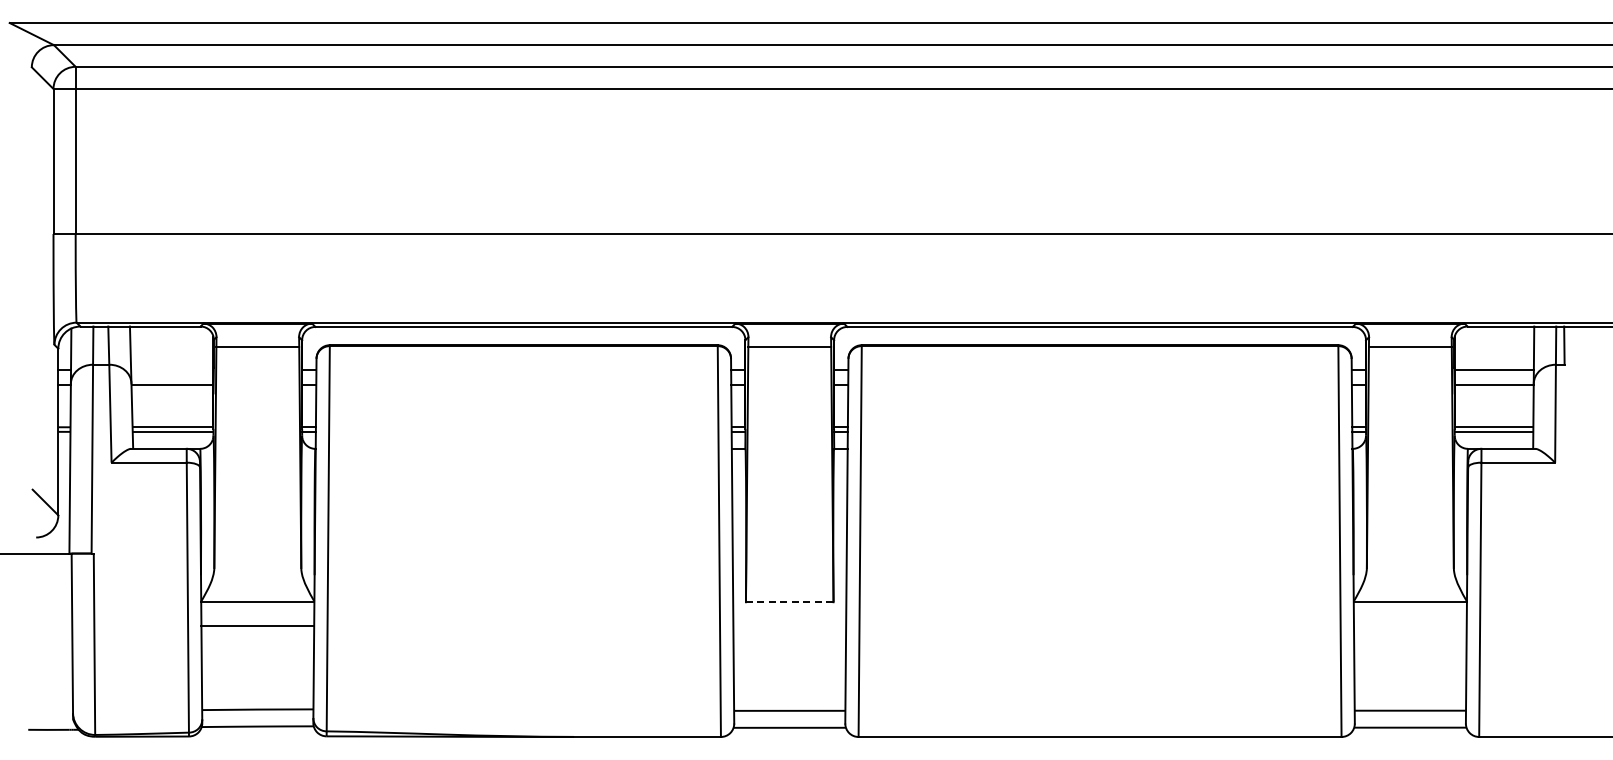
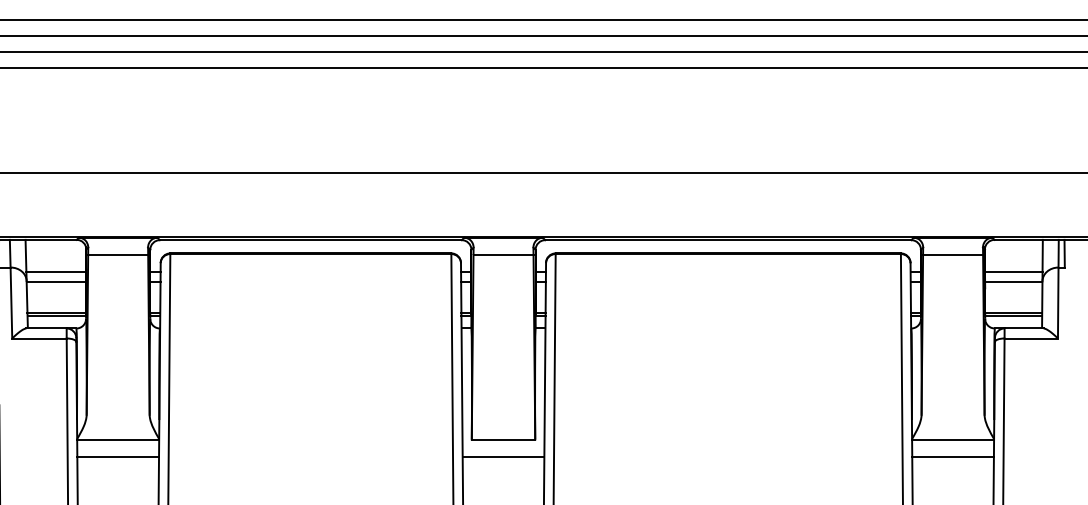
line: (172, 370) -> (56, 271), added
line: (789, 602) -> (503, 439), dashed -> solid
line: (789, 626) -> (503, 457), added
line: (1409, 626) -> (952, 457), added

